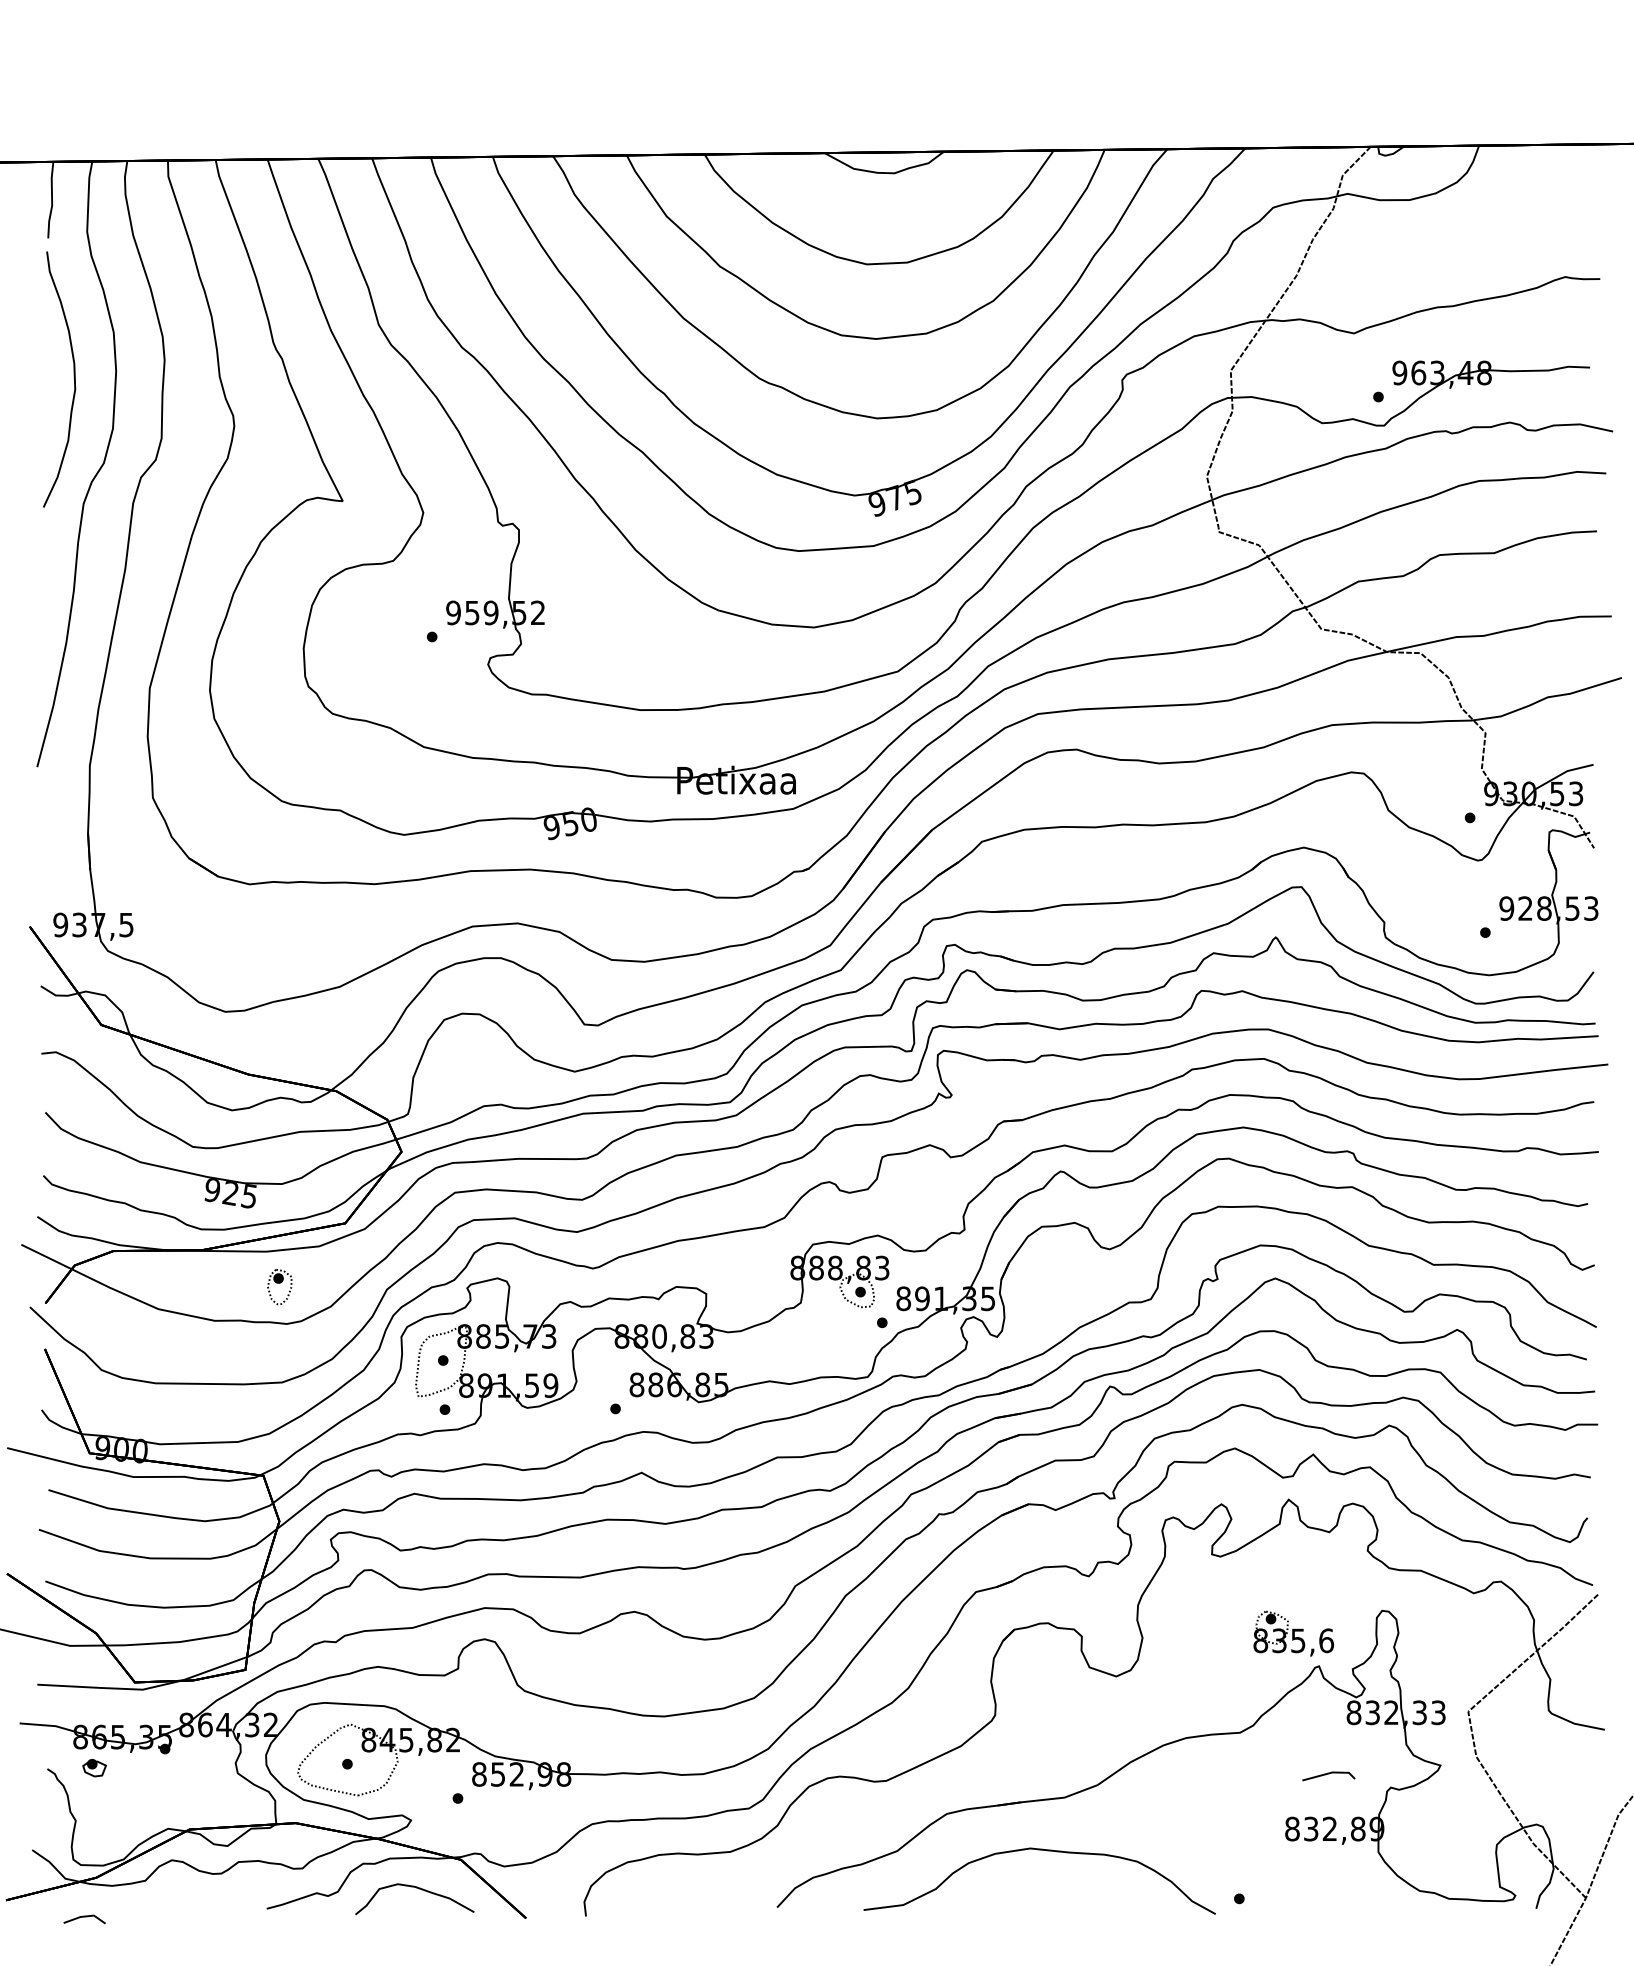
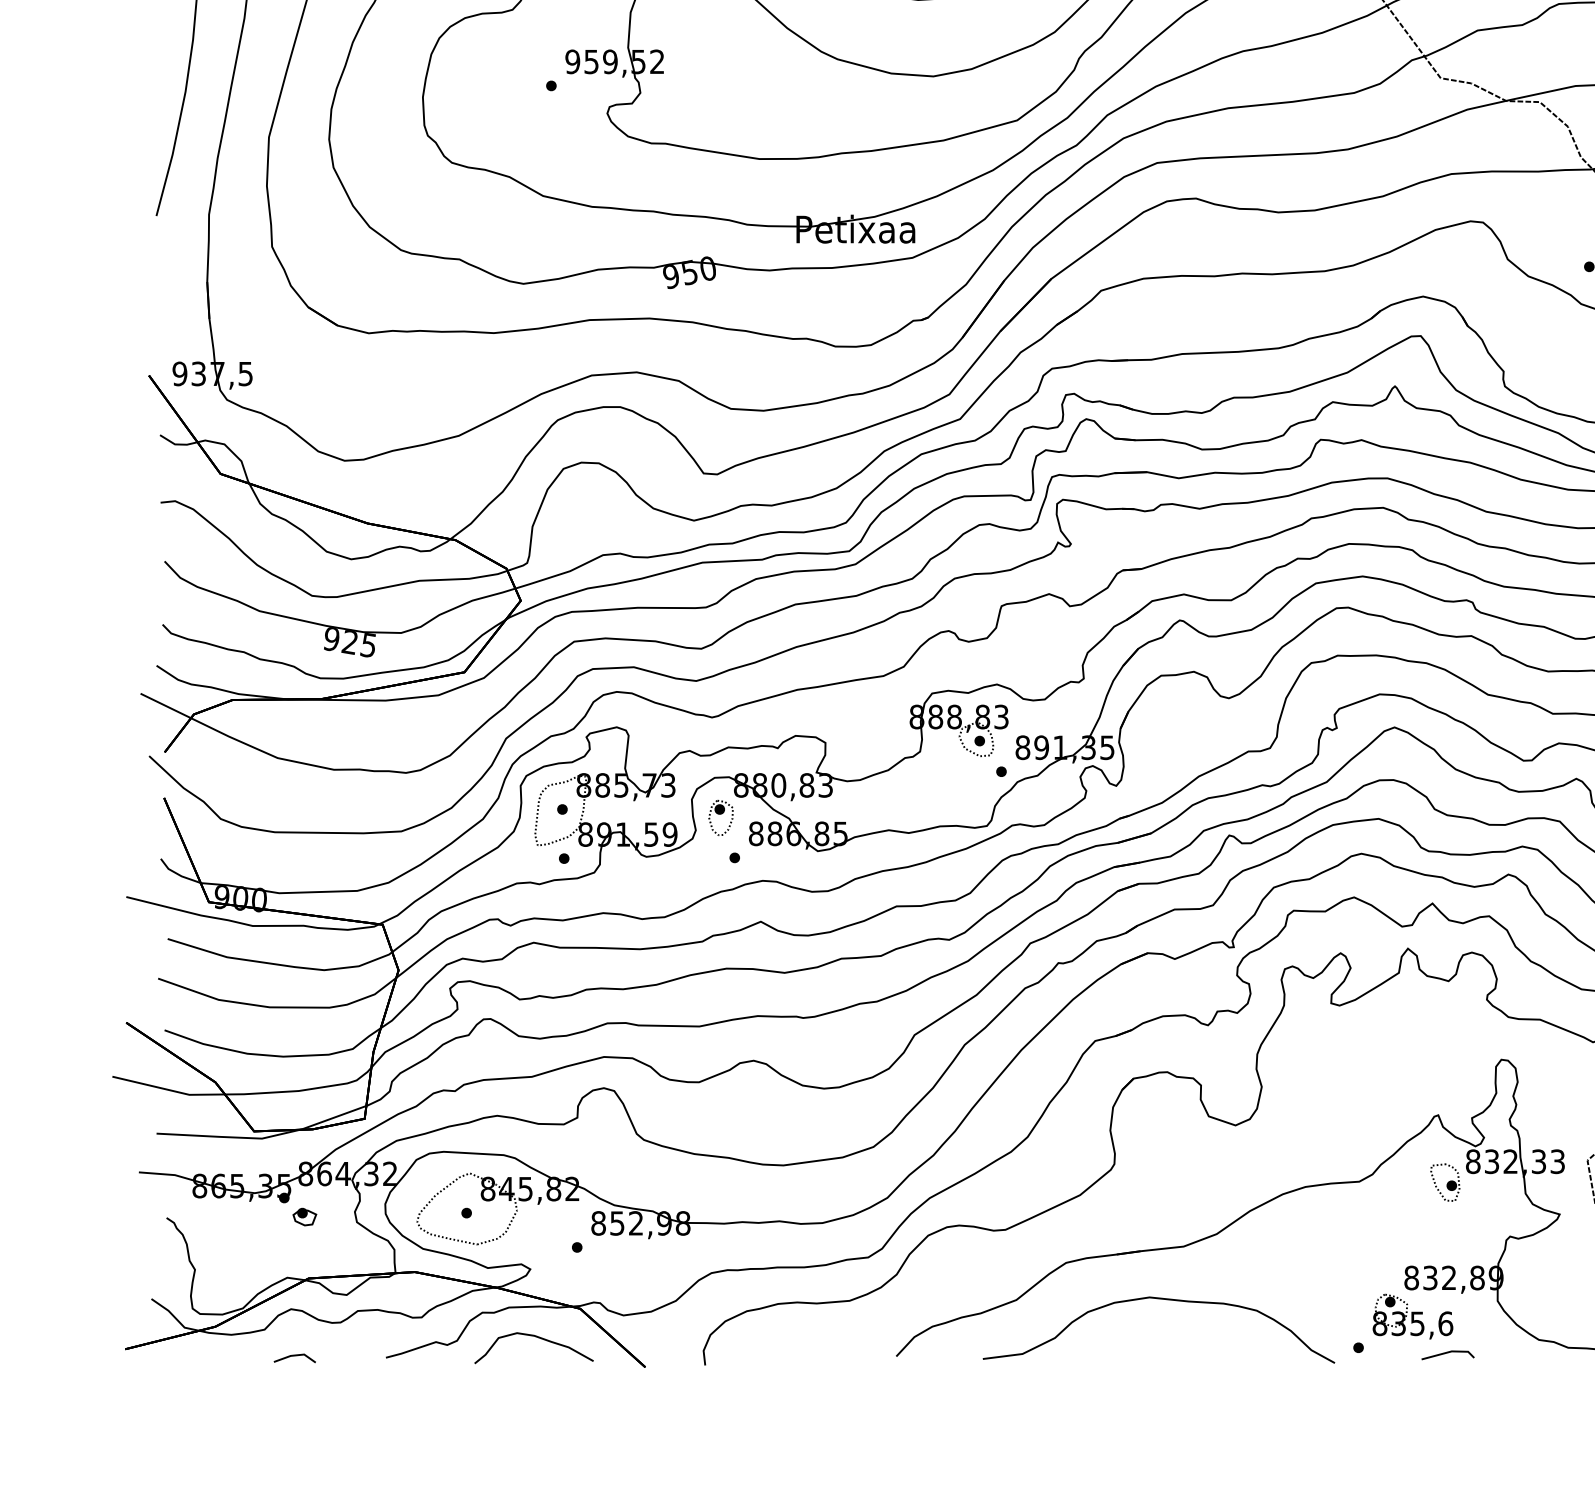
part: (279, 1287) -> (720, 818), moved
part: (1293, 1633) -> (1412, 1316), moved
part: (1326, 1733) -> (1445, 1182), added
part: (94, 1768) -> (304, 1217), moved
line: (1328, 1774) -> (1447, 1353), moved
line: (84, 1917) -> (294, 1356), moved

